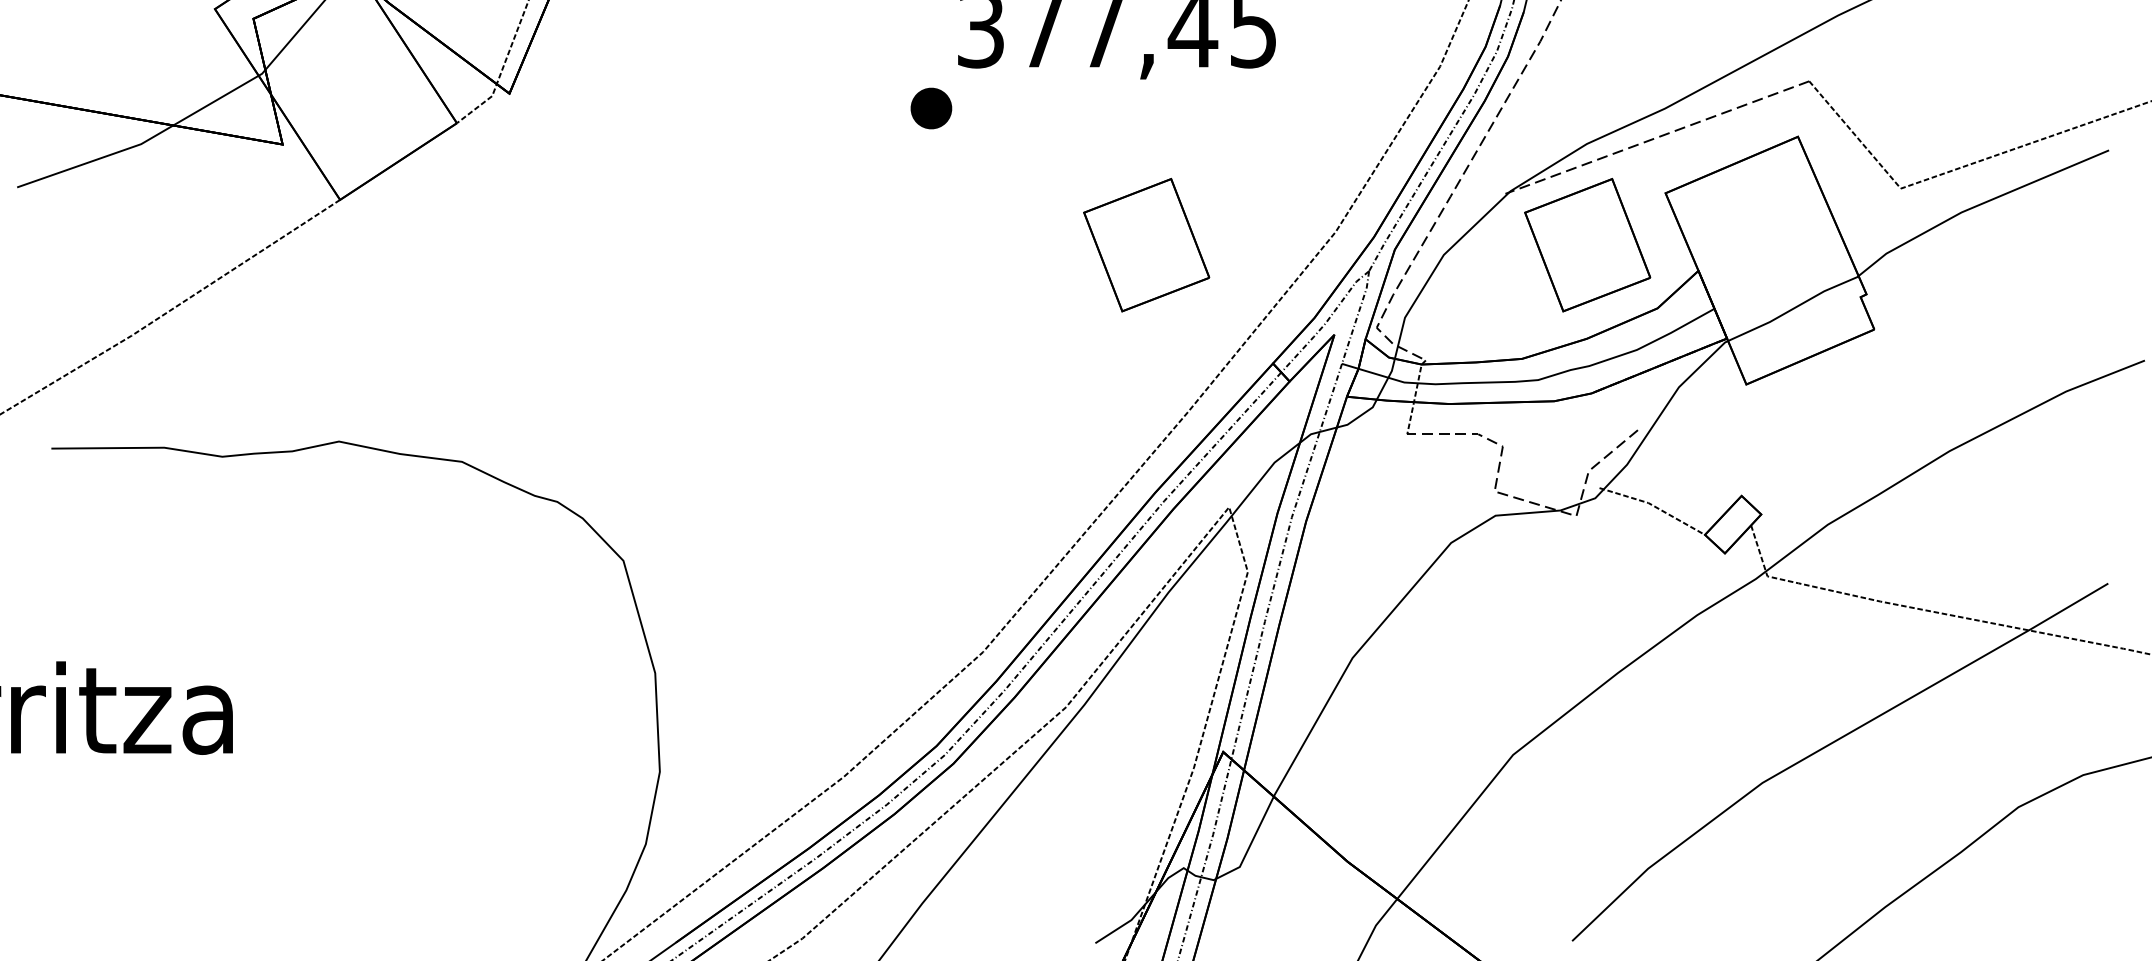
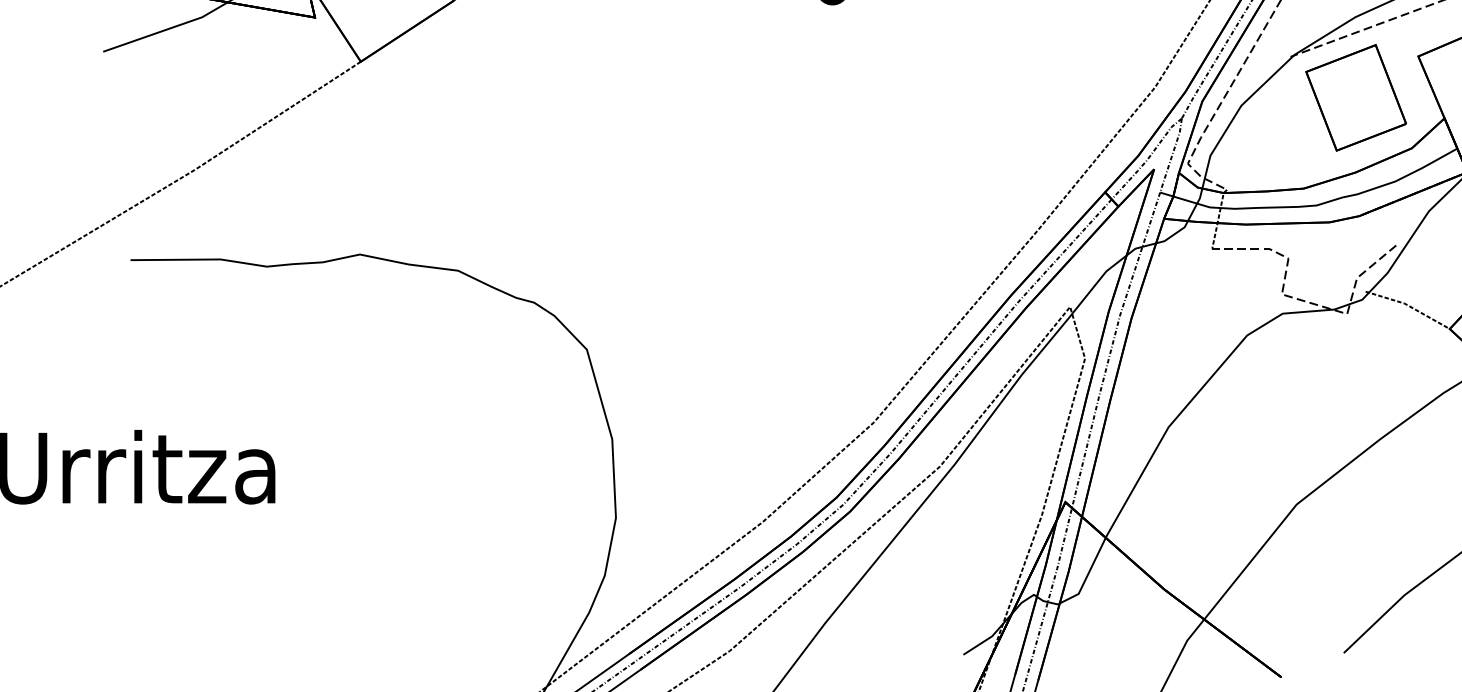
part: (1146, 245) -> (1004, 98), removed

